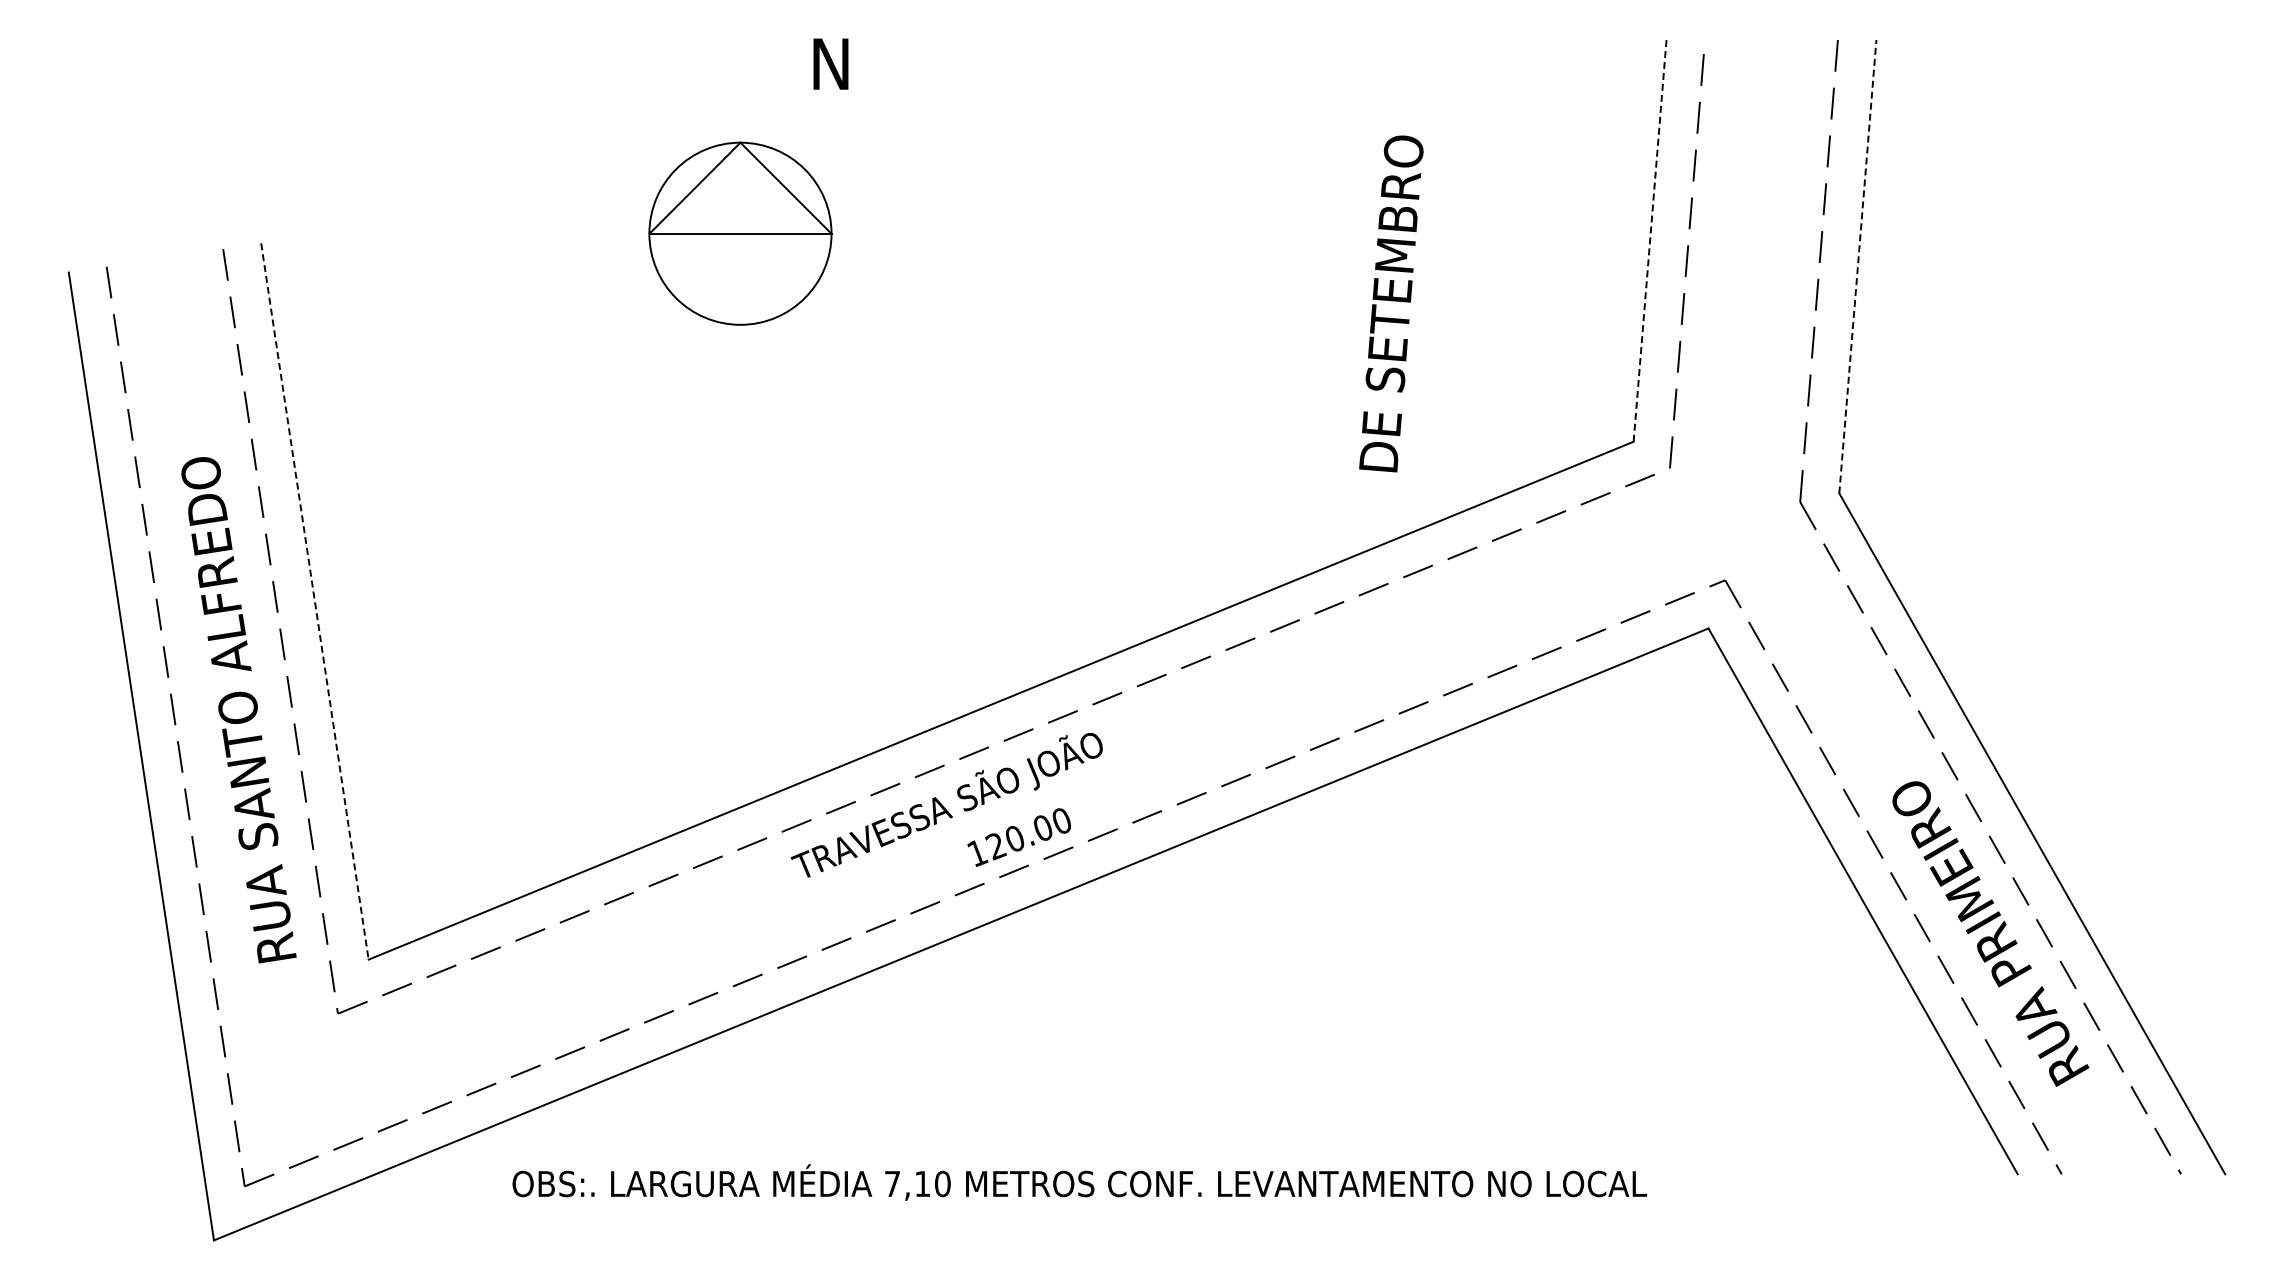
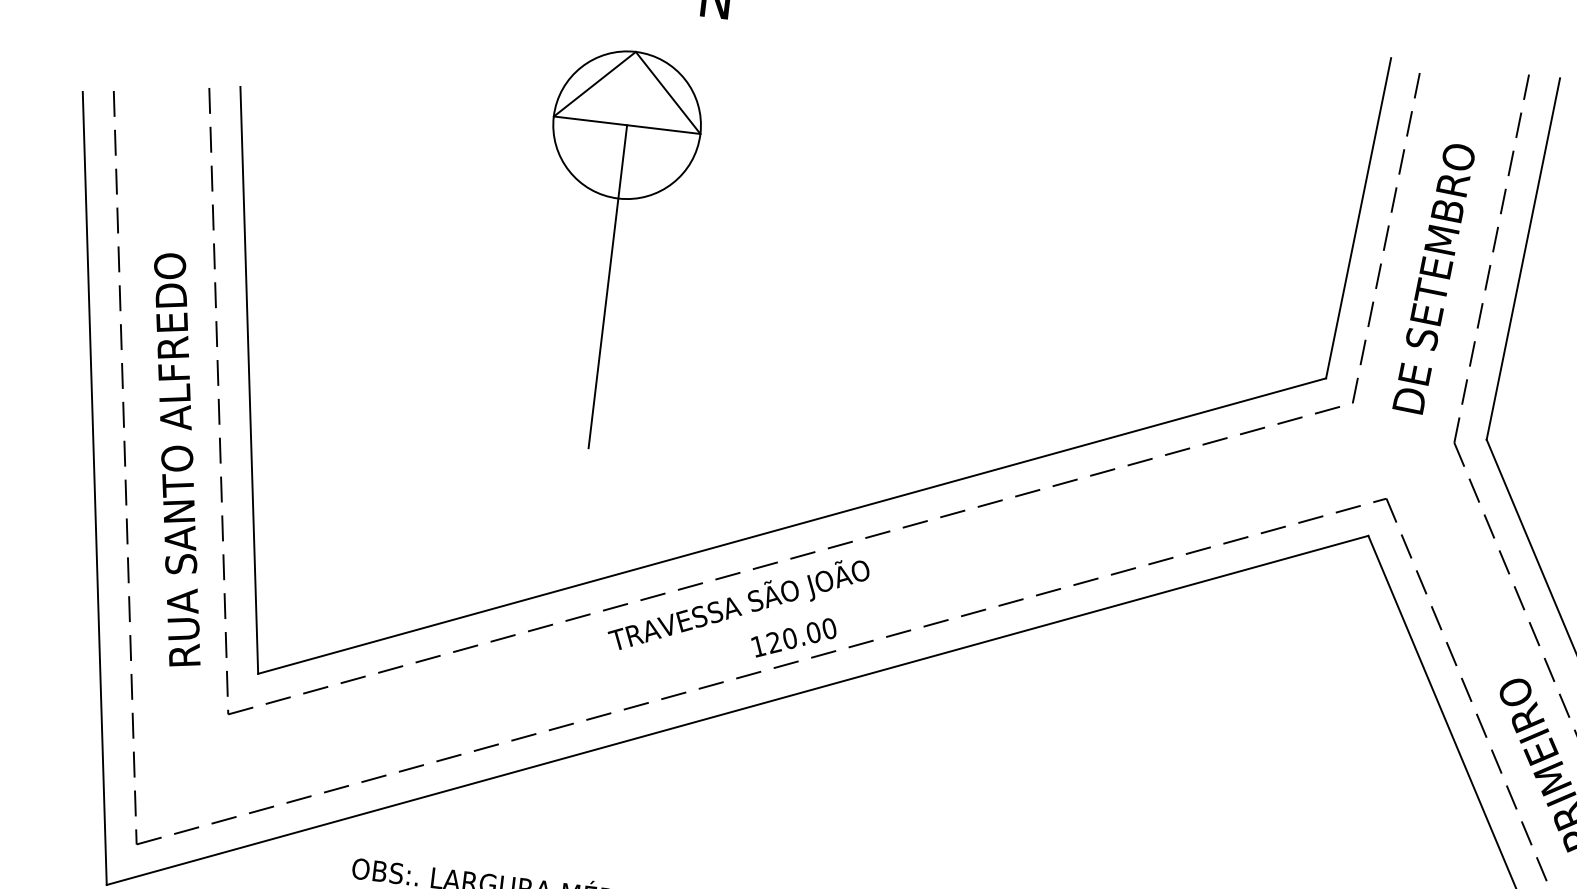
line: (1650, 240) -> (1358, 218), dashed -> solid
line: (1857, 266) -> (1523, 258), dashed -> solid
text: (1391, 303) -> (1434, 278), moved
line: (740, 434) -> (607, 286), added
line: (314, 602) -> (248, 381), dashed -> solid

